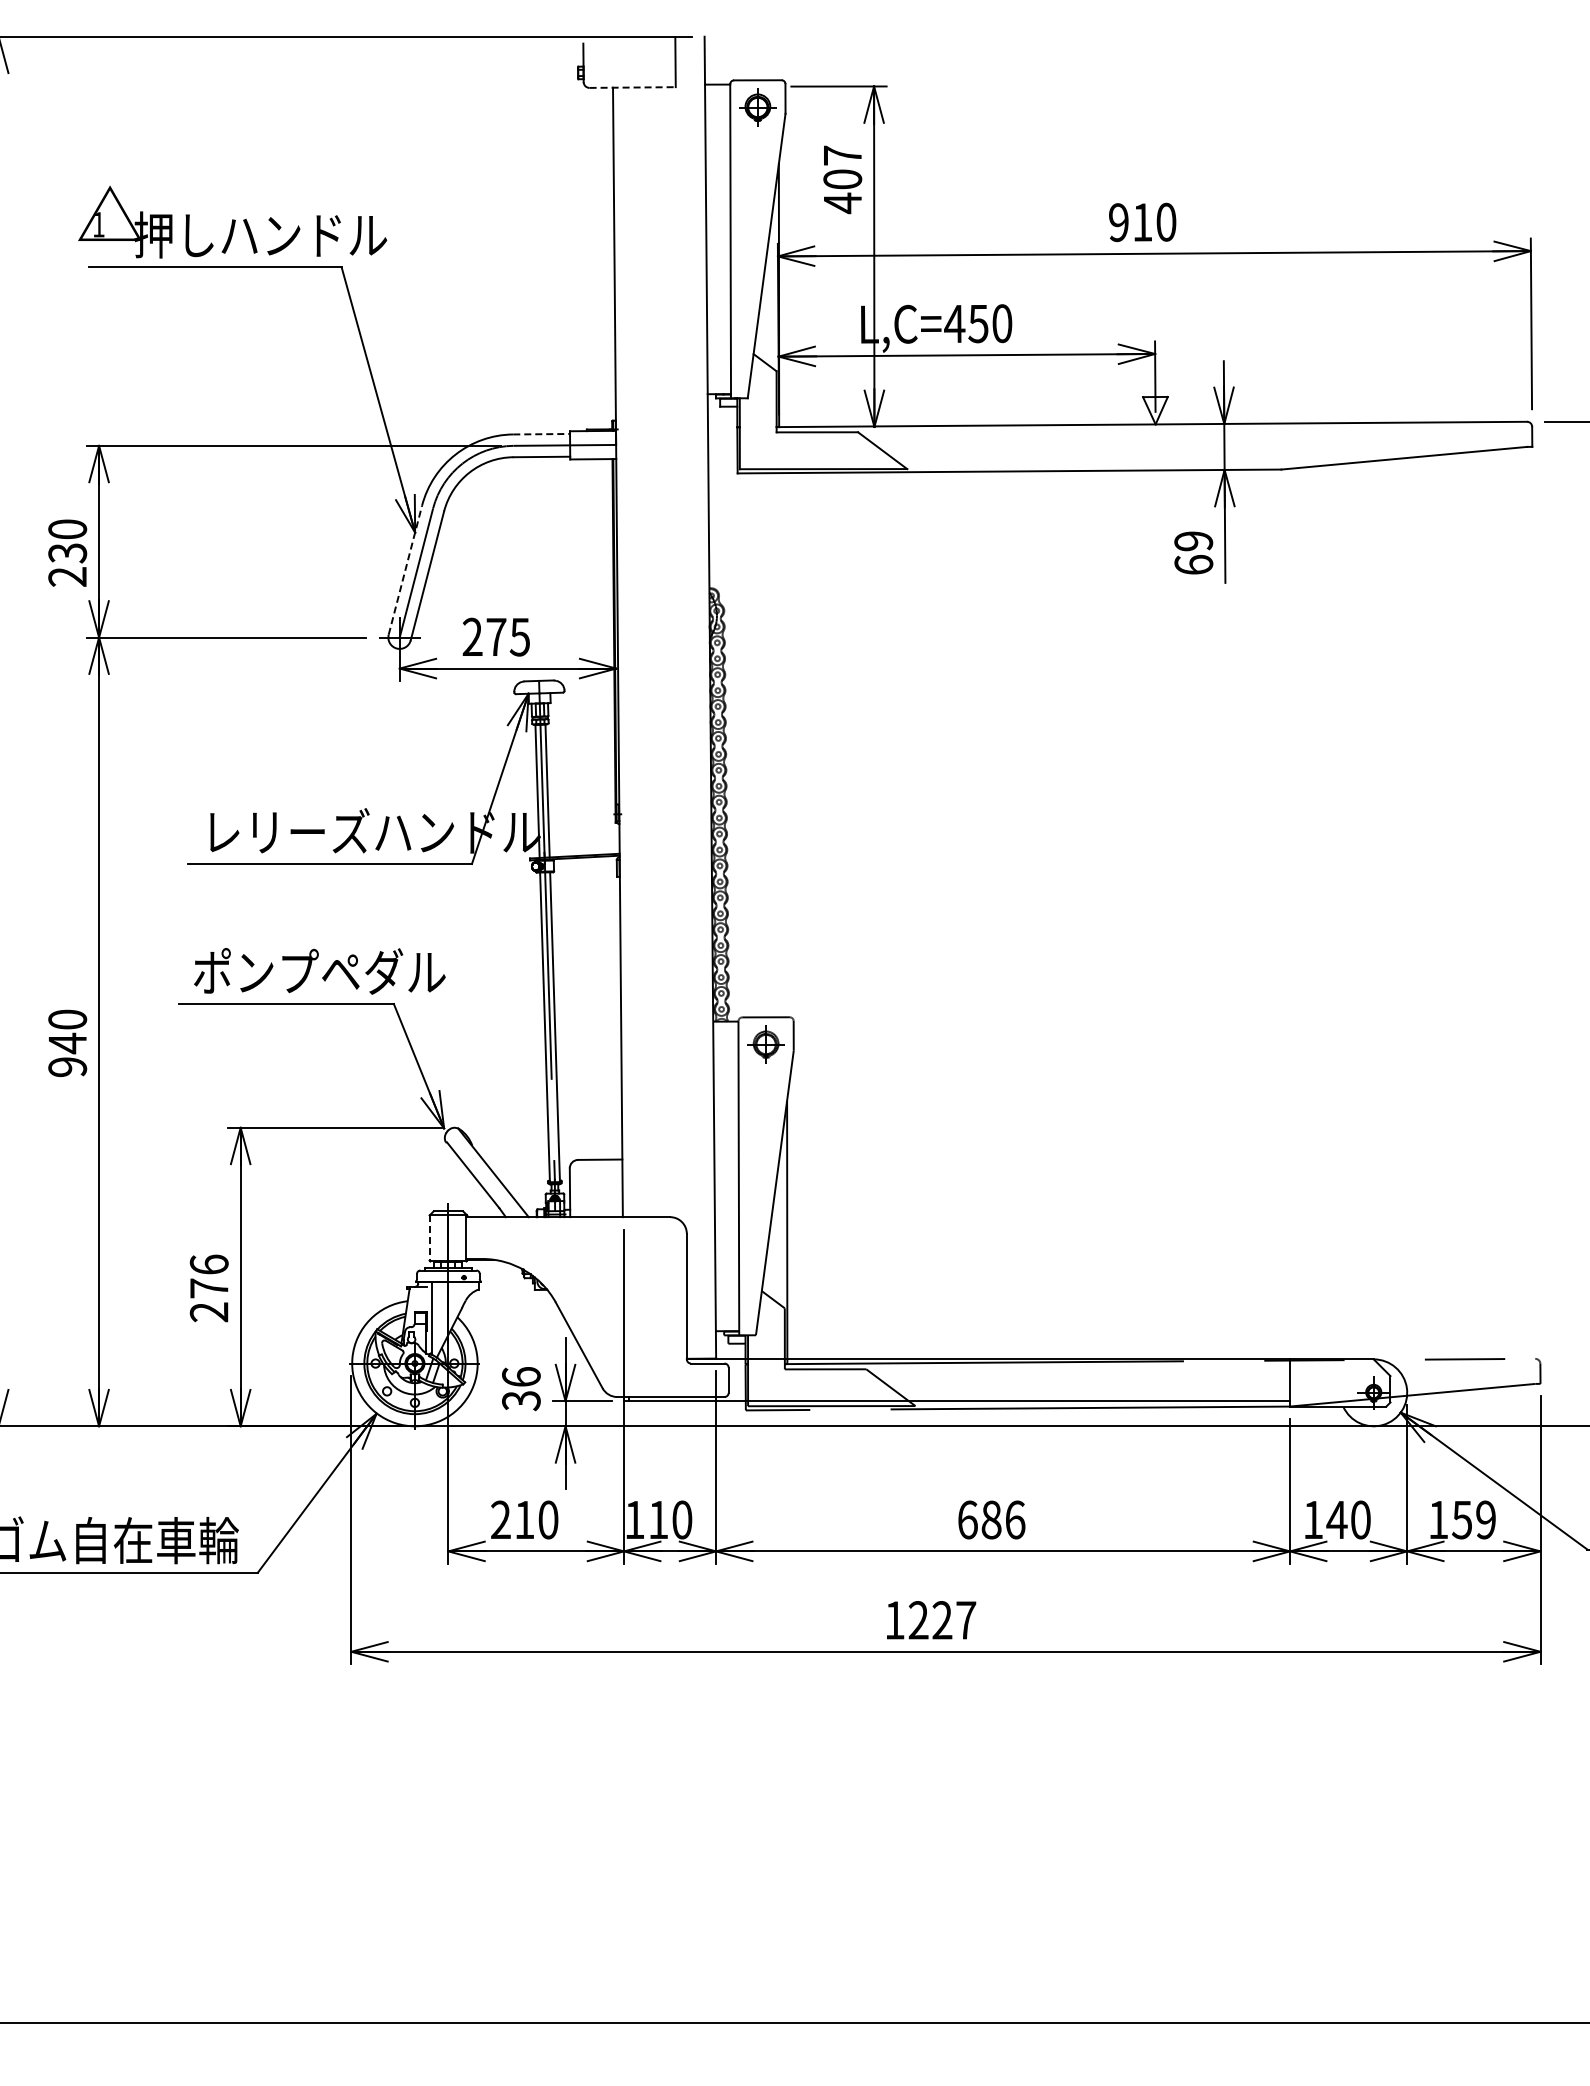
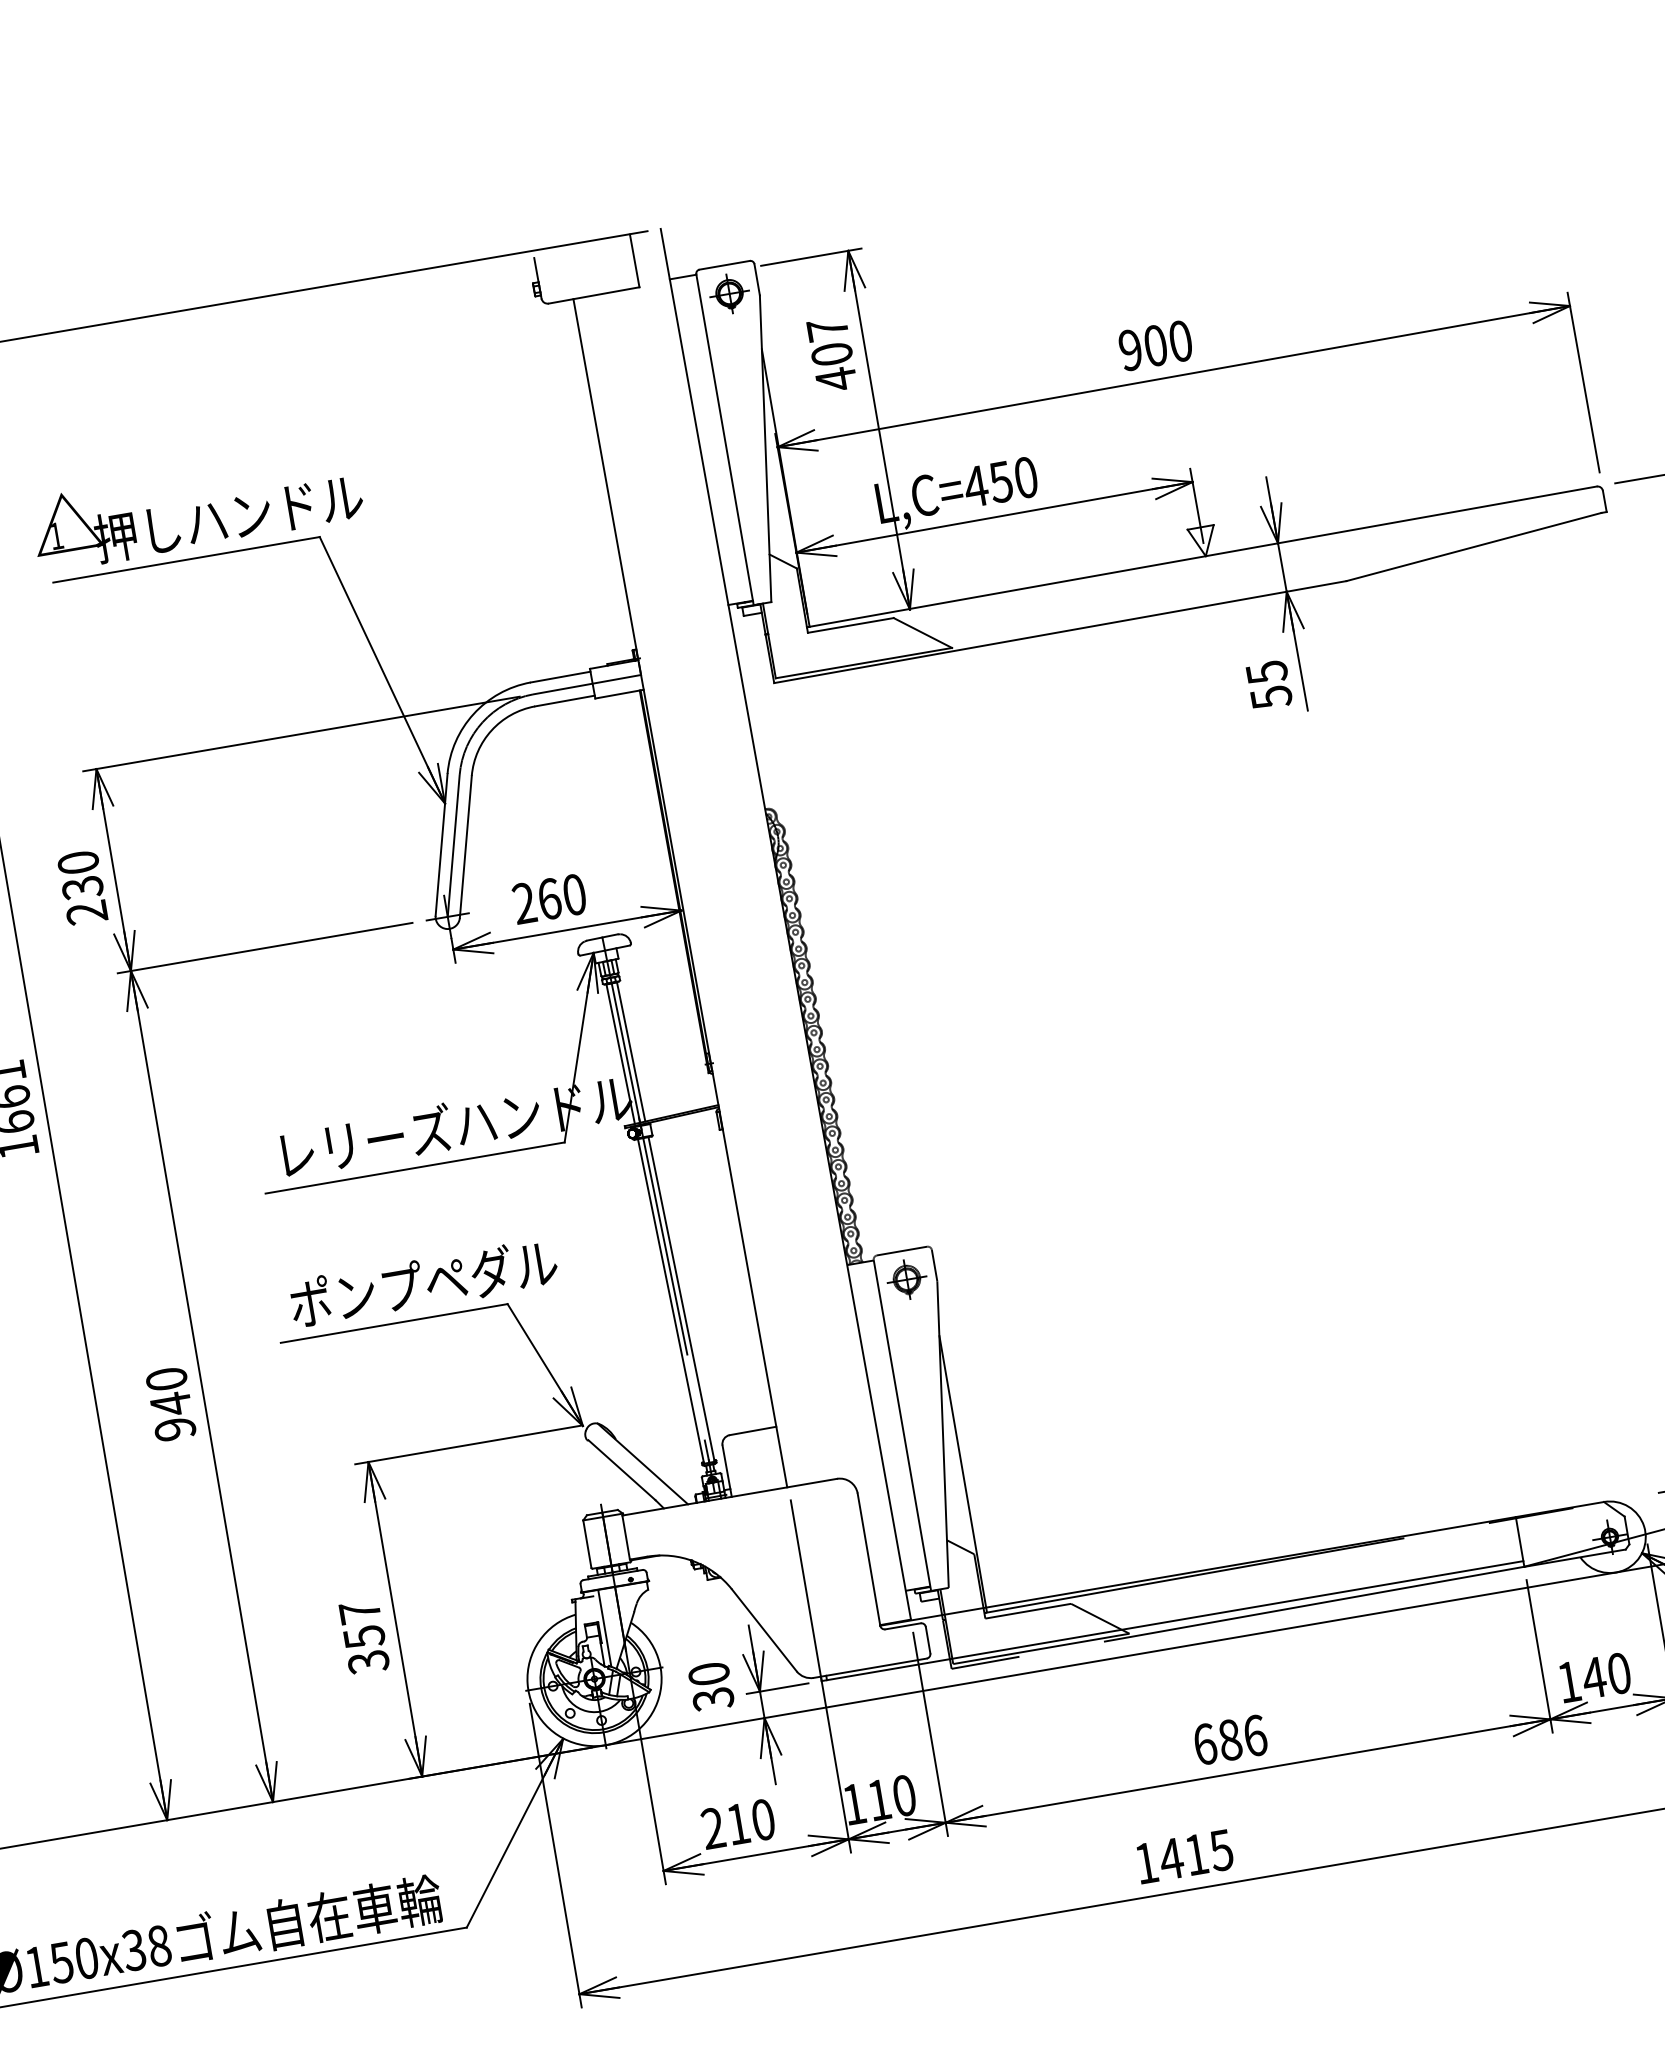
line: (633, 87) -> (594, 295), dashed -> solid
text: (1142, 222) -> (1155, 345), 910 -> 900
line: (542, 434) -> (561, 677), dashed -> solid
text: (1193, 553) -> (1268, 685), 69 -> 55
line: (405, 570) -> (441, 845), dashed -> solid
text: (508, 636) -> (562, 896), 275 -> 260
line: (429, 1238) -> (587, 1544), dashed -> solid
text: (208, 1288) -> (363, 1637), 276 -> 357
text: (521, 1376) -> (709, 1673), 36 -> 30
text: (941, 1620) -> (1195, 1854), 1227 -> 1415

